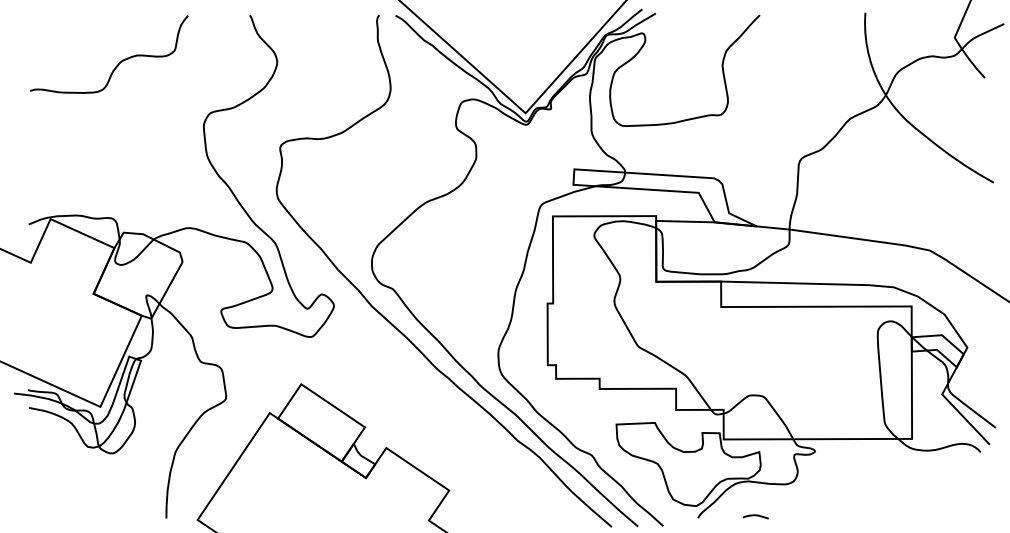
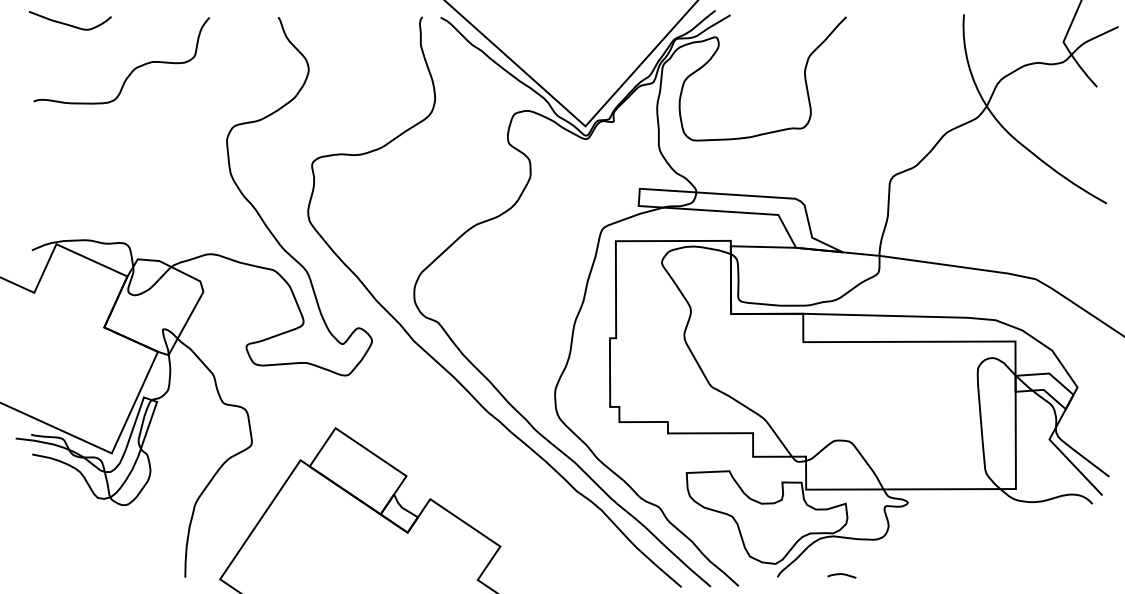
curve: (62, 21) -> (69, 24), added

